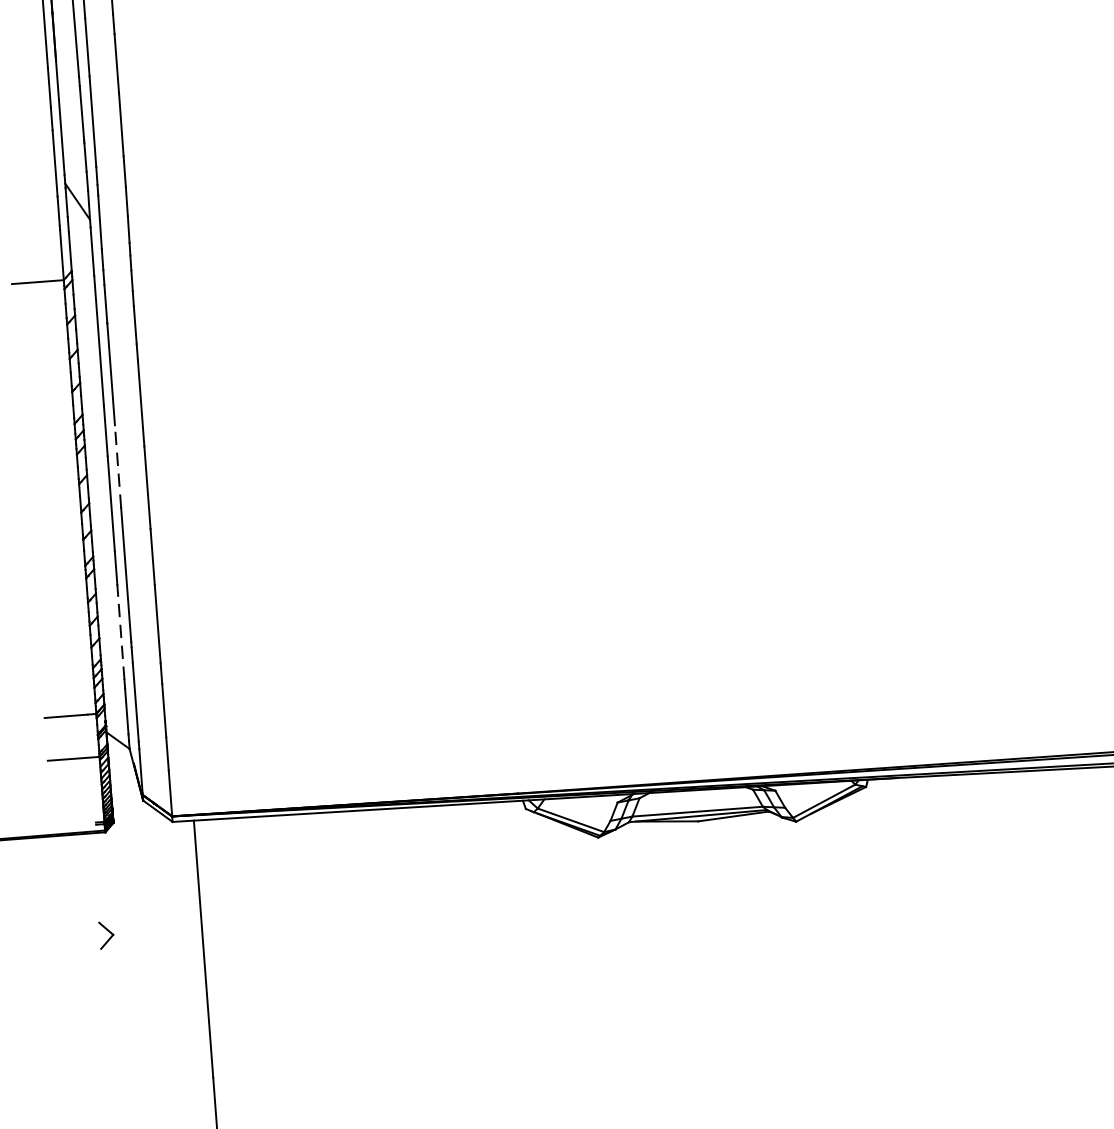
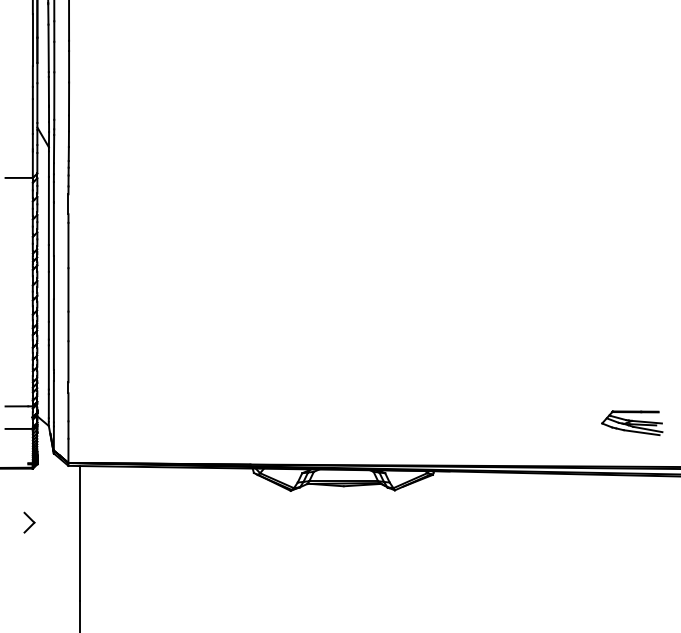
line: (117, 466) -> (53, 277), dashed -> solid
line: (120, 636) -> (48, 366), dashed -> solid
part: (106, 935) -> (29, 522), size x1.43

